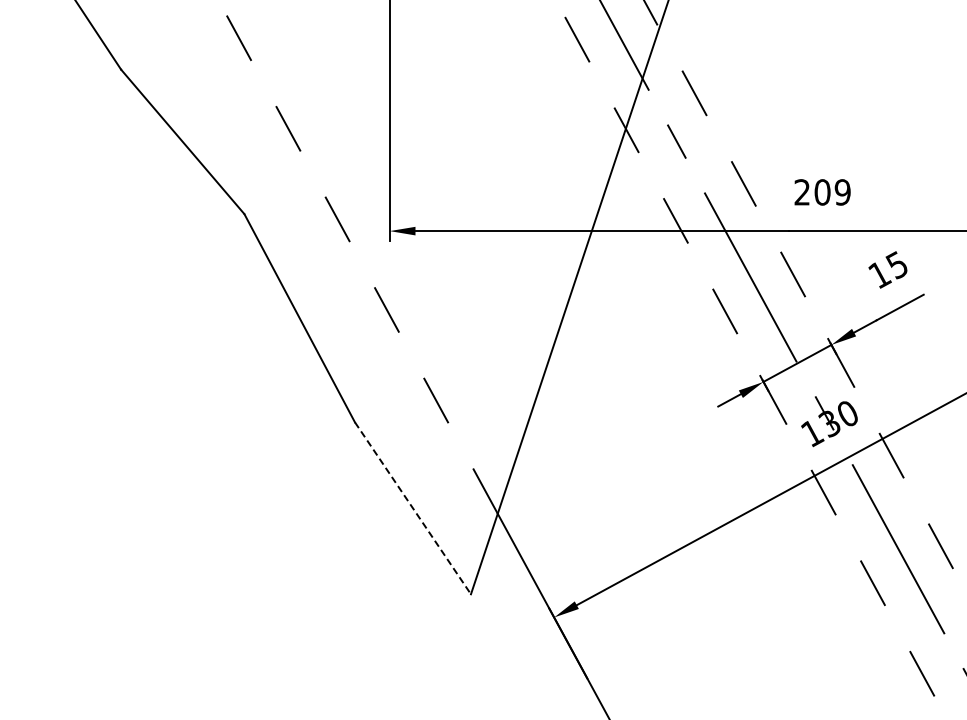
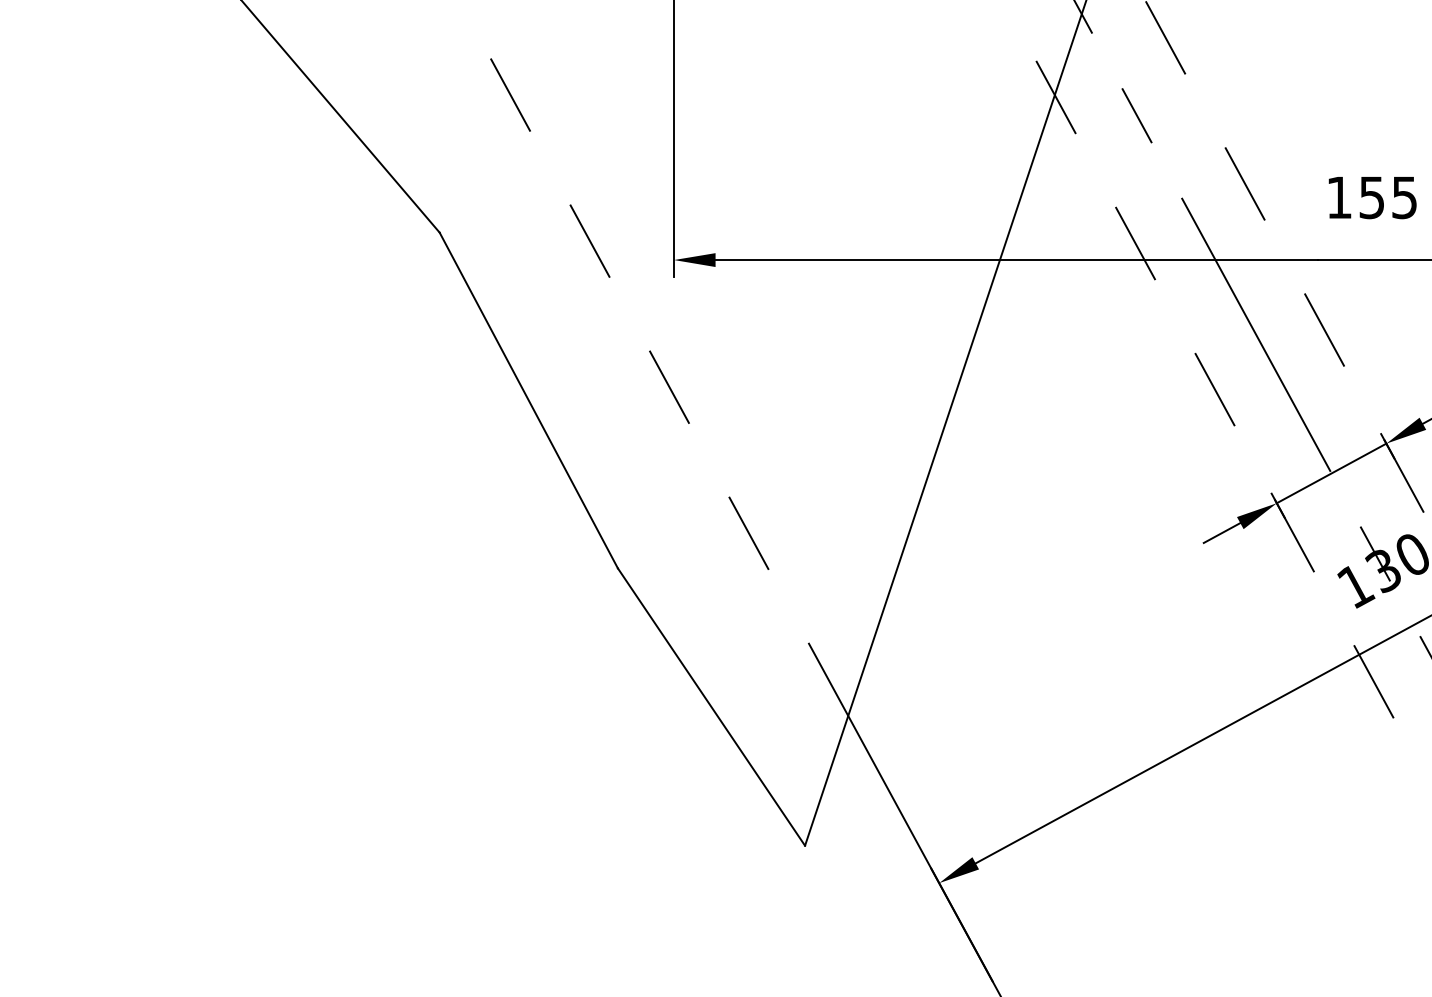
text: (822, 192) -> (1371, 197), 209 -> 155
line: (412, 508) -> (710, 707), dashed -> solid

